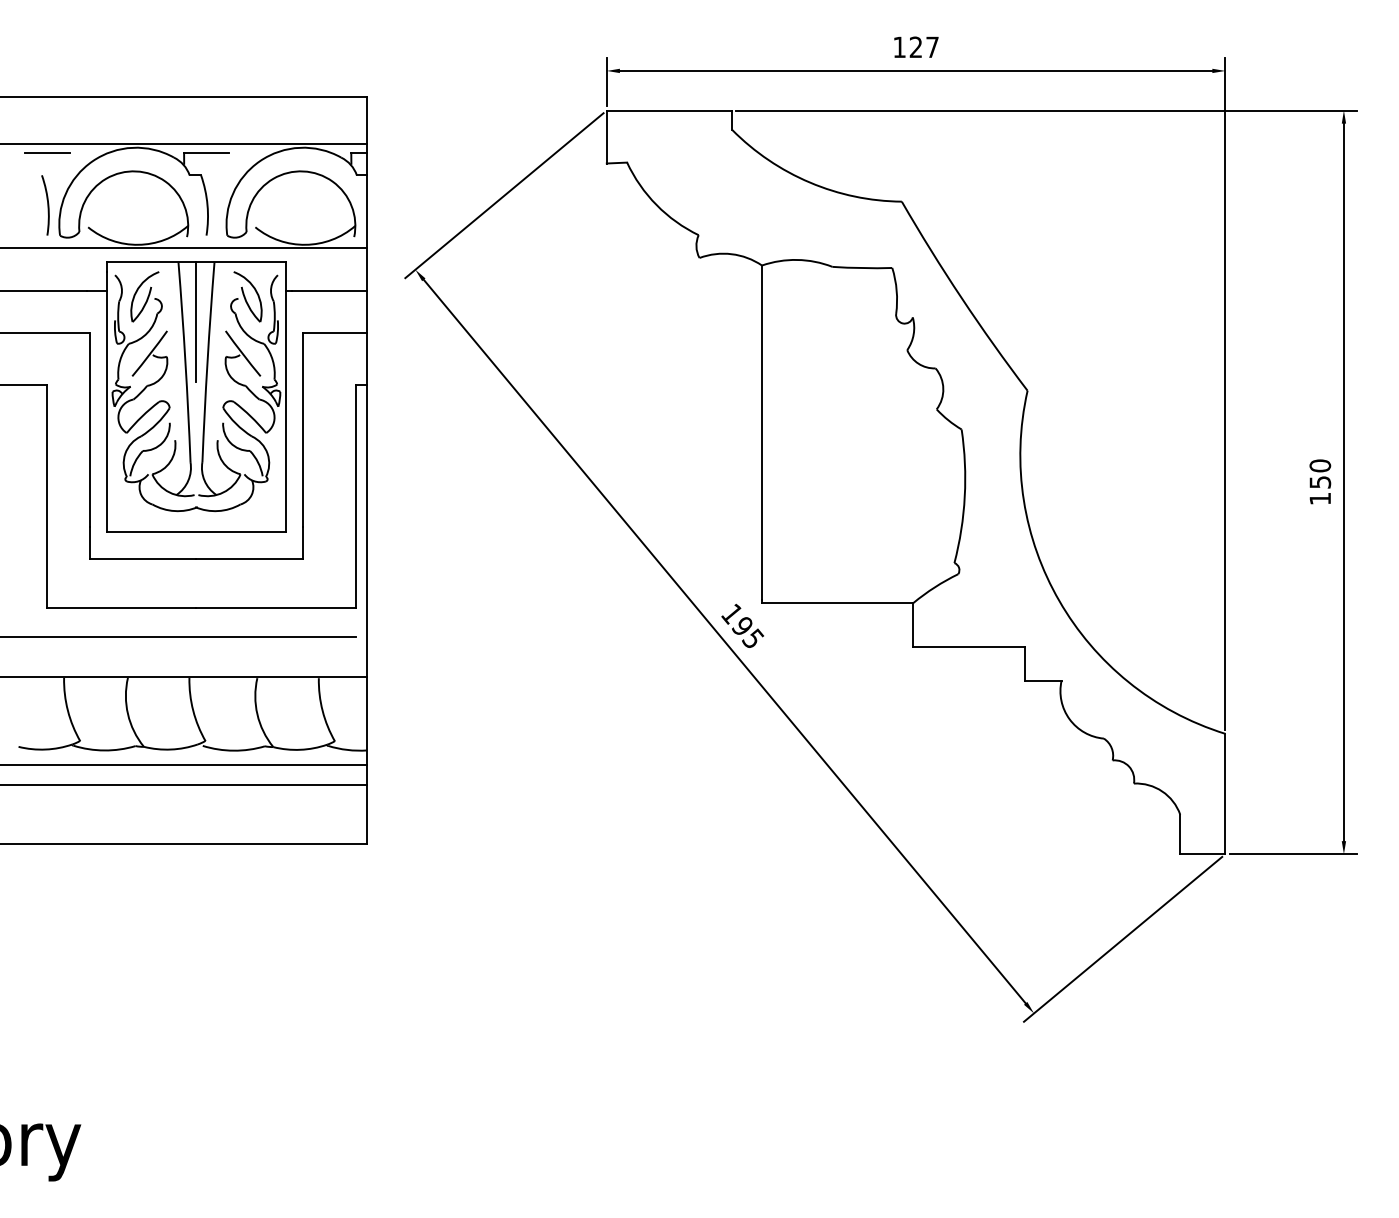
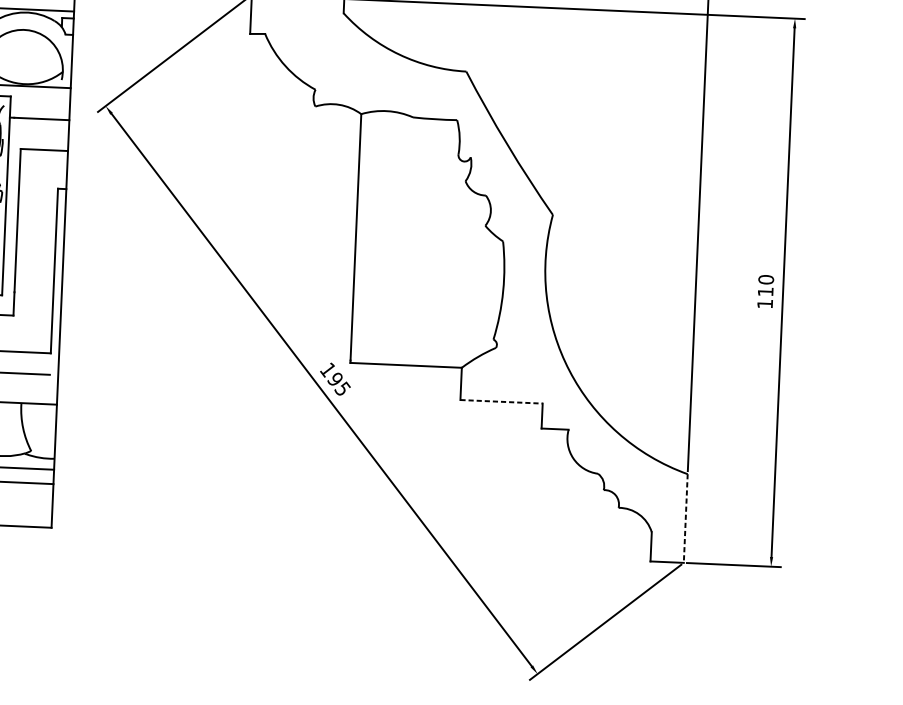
text: (1320, 482) -> (765, 292), 150 -> 110
line: (969, 646) -> (501, 401), solid -> dashed
line: (1225, 794) -> (685, 518), solid -> dashed

